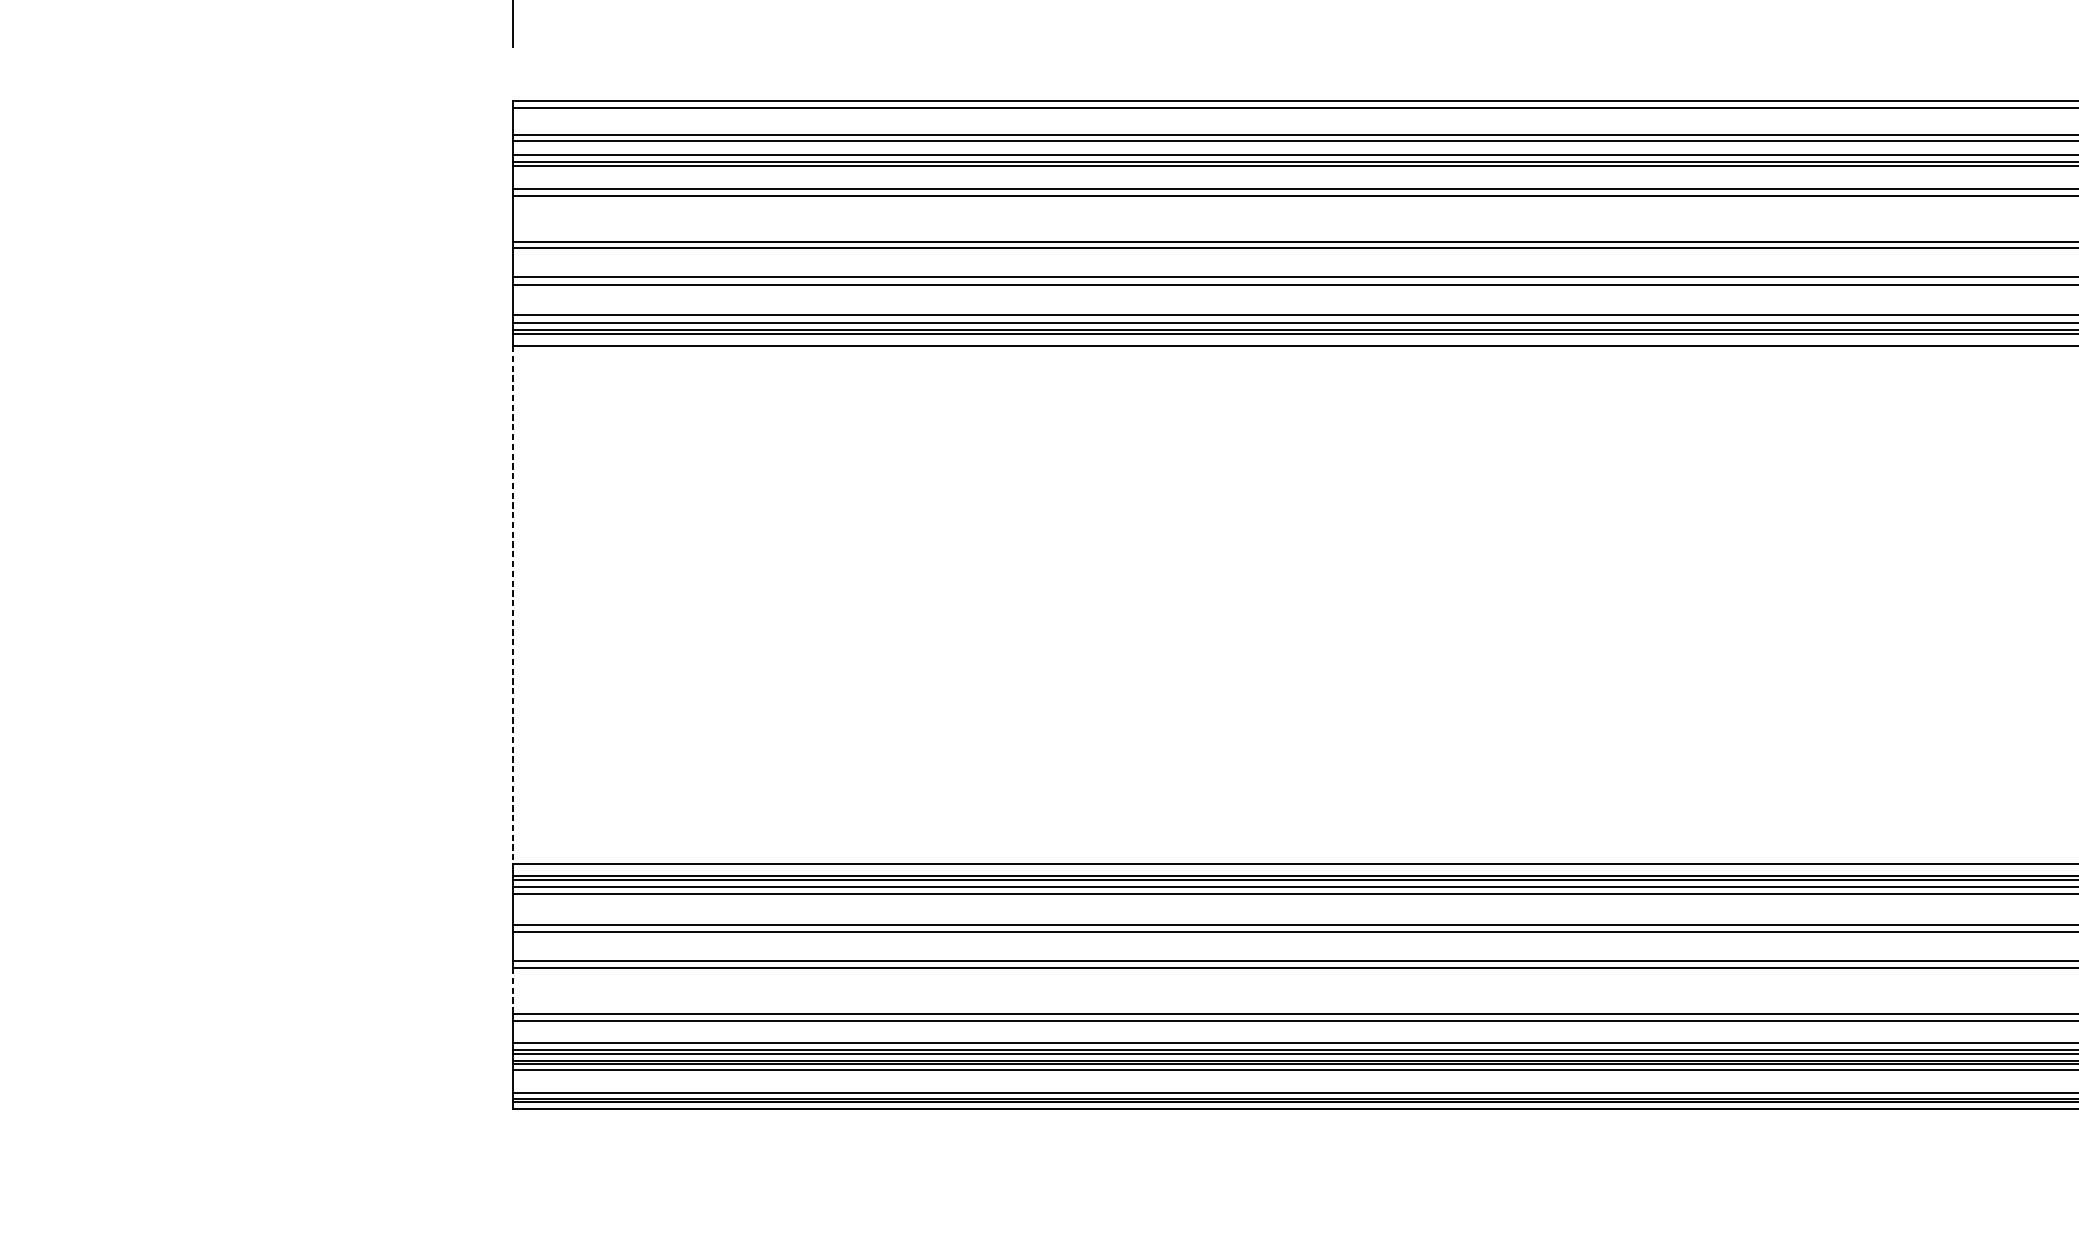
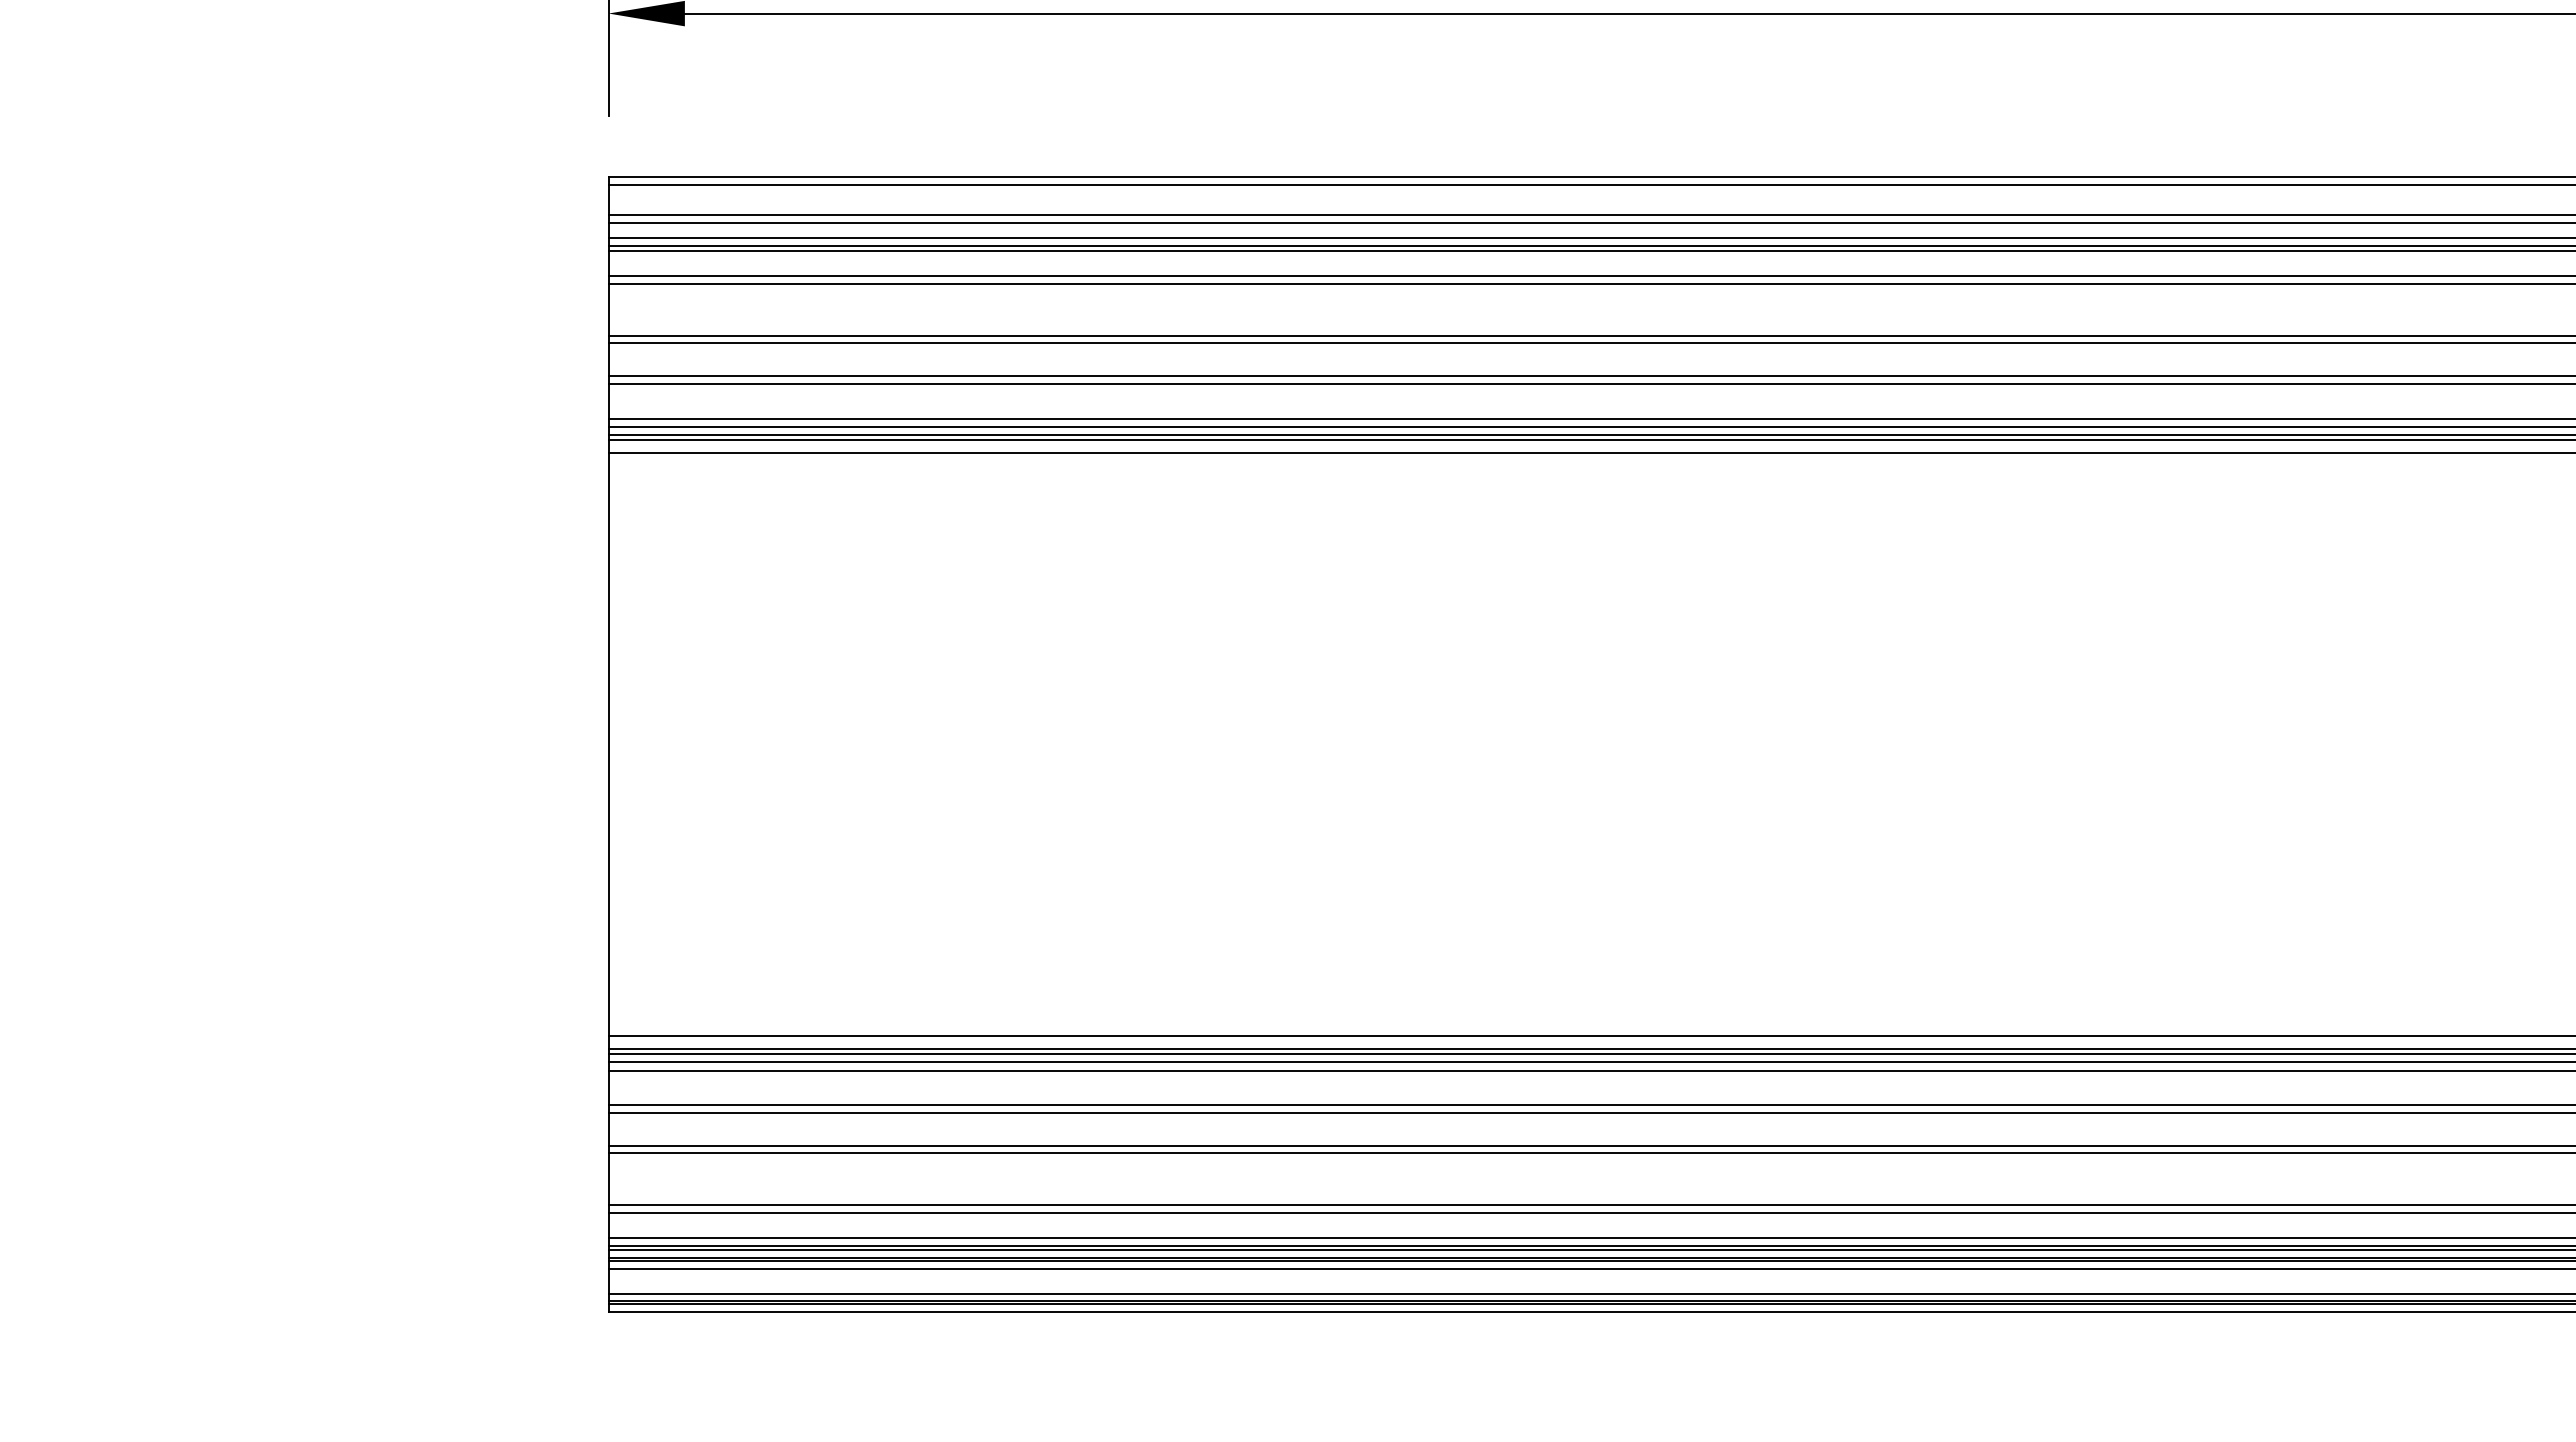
line: (512, 605) -> (608, 745), dashed -> solid
line: (512, 991) -> (608, 1179), dashed -> solid

